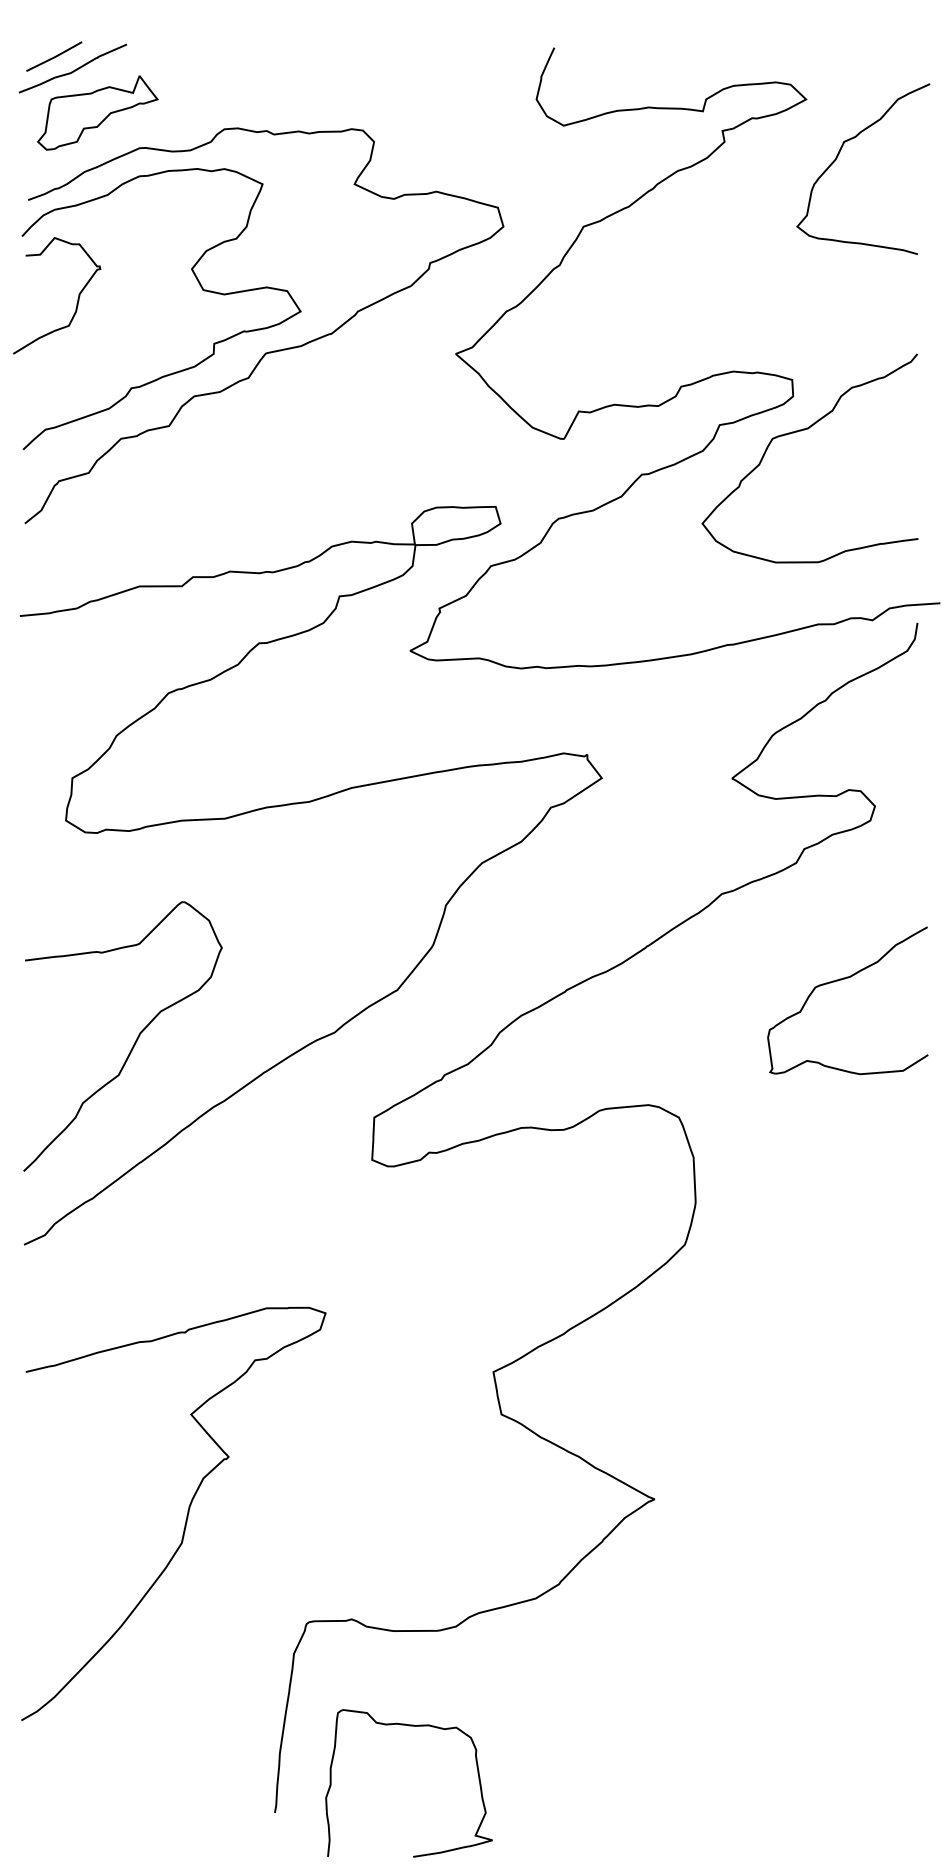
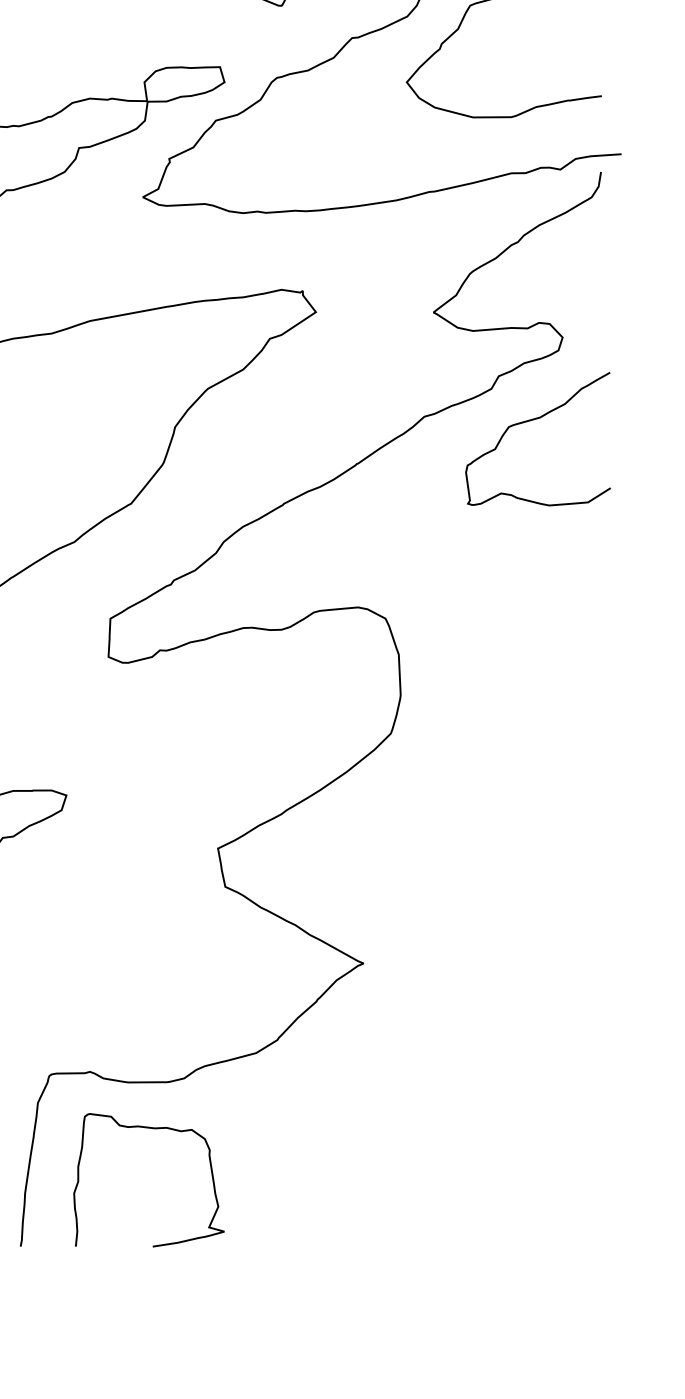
curve: (841, 980) -> (532, 420), moved
curve: (409, 1726) -> (149, 1128), moved

